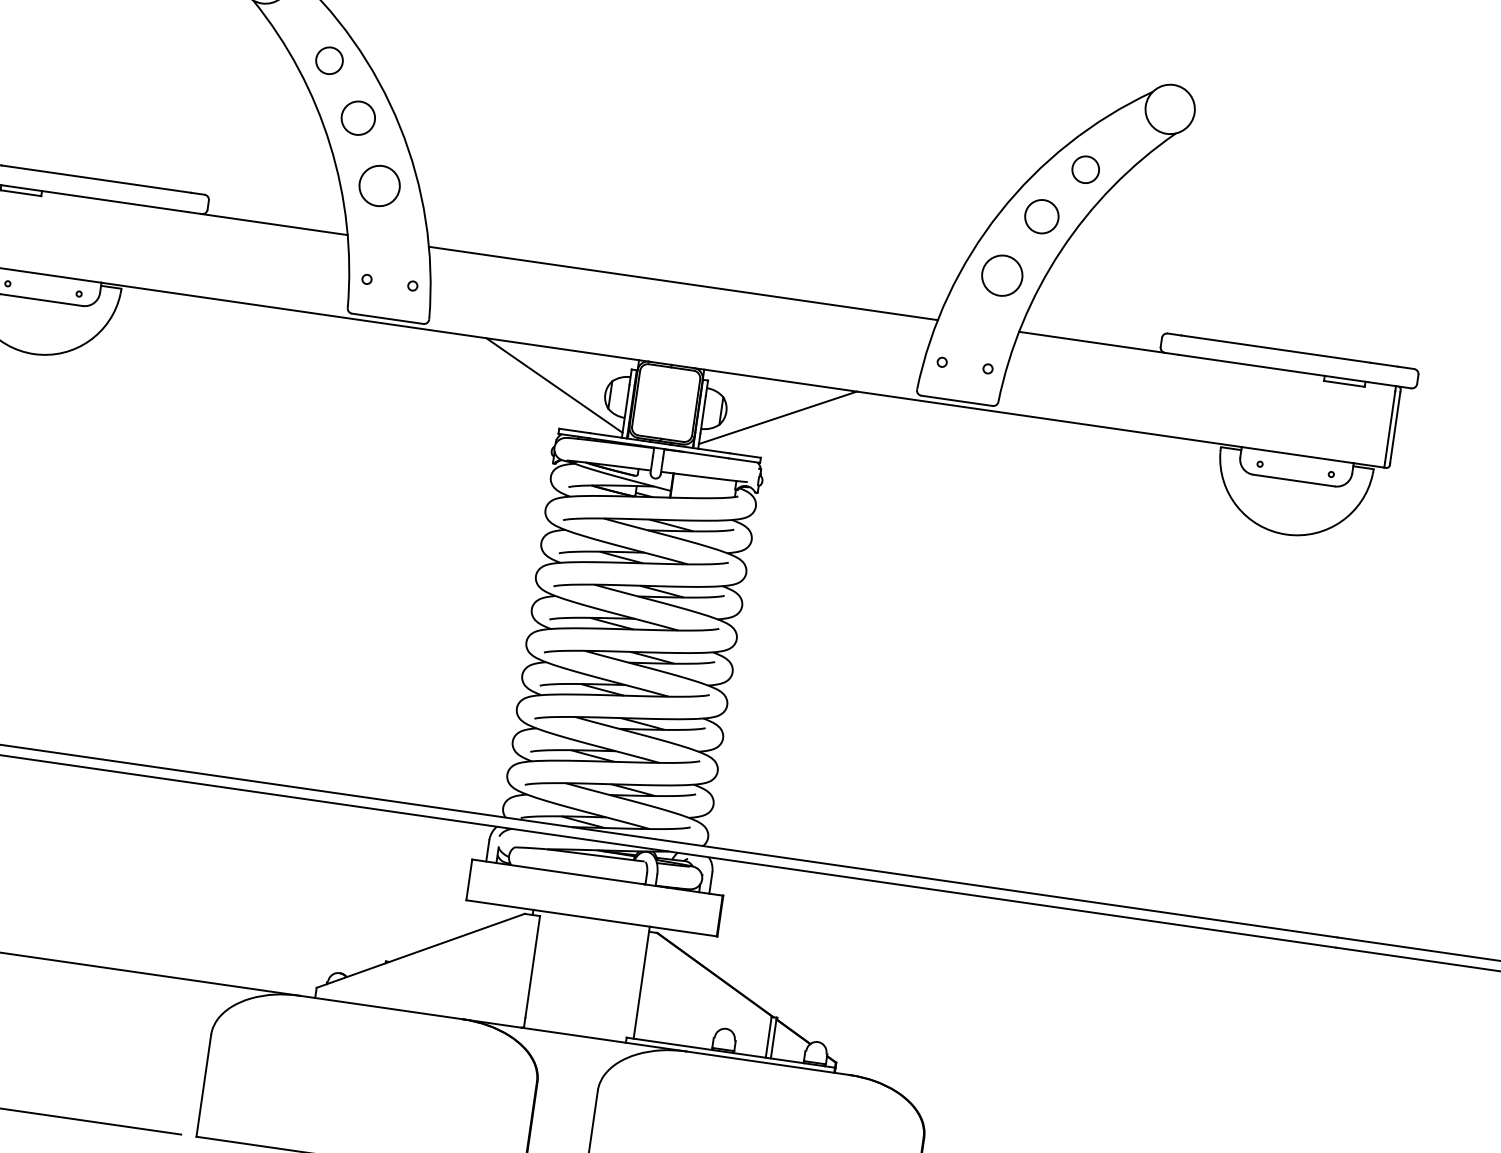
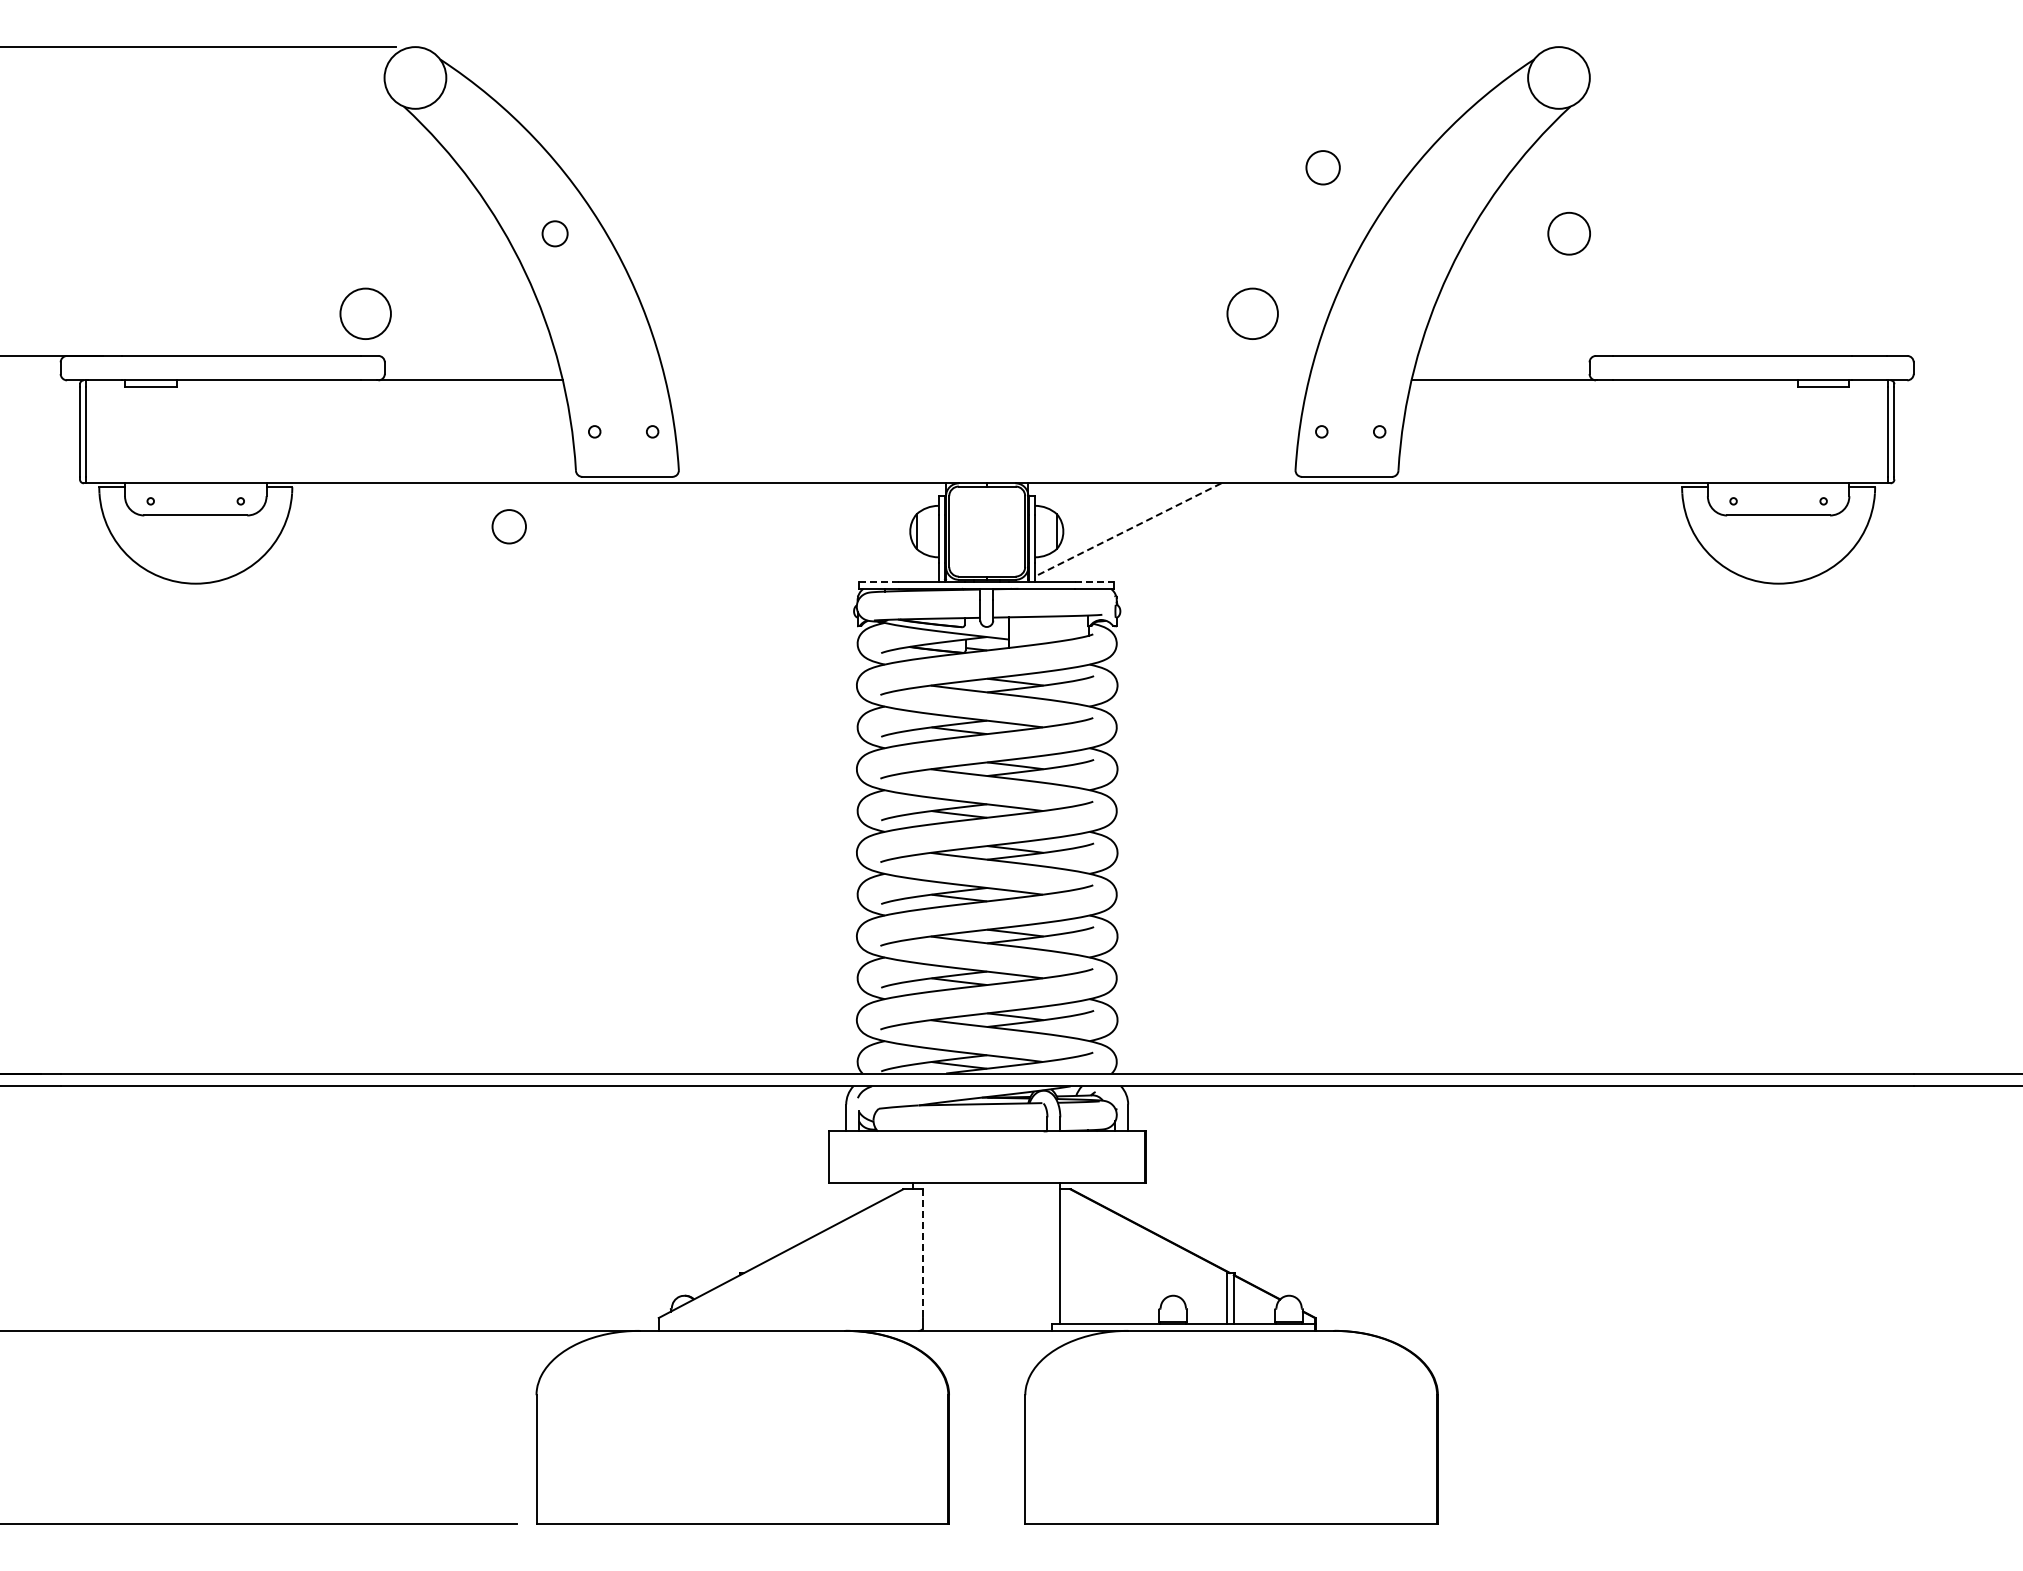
circle: (328, 60) -> (508, 526), moved
circle: (357, 117) -> (554, 233), size x0.6
circle: (1085, 169) -> (1322, 167), moved
circle: (379, 185) -> (365, 313), moved
circle: (1041, 216) -> (1568, 233), moved
circle: (1002, 275) -> (1252, 313), moved
line: (682, 283) -> (986, 380), removed
line: (554, 385) -> (845, 529), removed
line: (777, 418) -> (1127, 530), solid -> dashed
line: (575, 431) -> (879, 582), solid -> dashed
line: (745, 455) -> (1094, 582), solid -> dashed
line: (532, 967) -> (922, 1254), solid -> dashed

